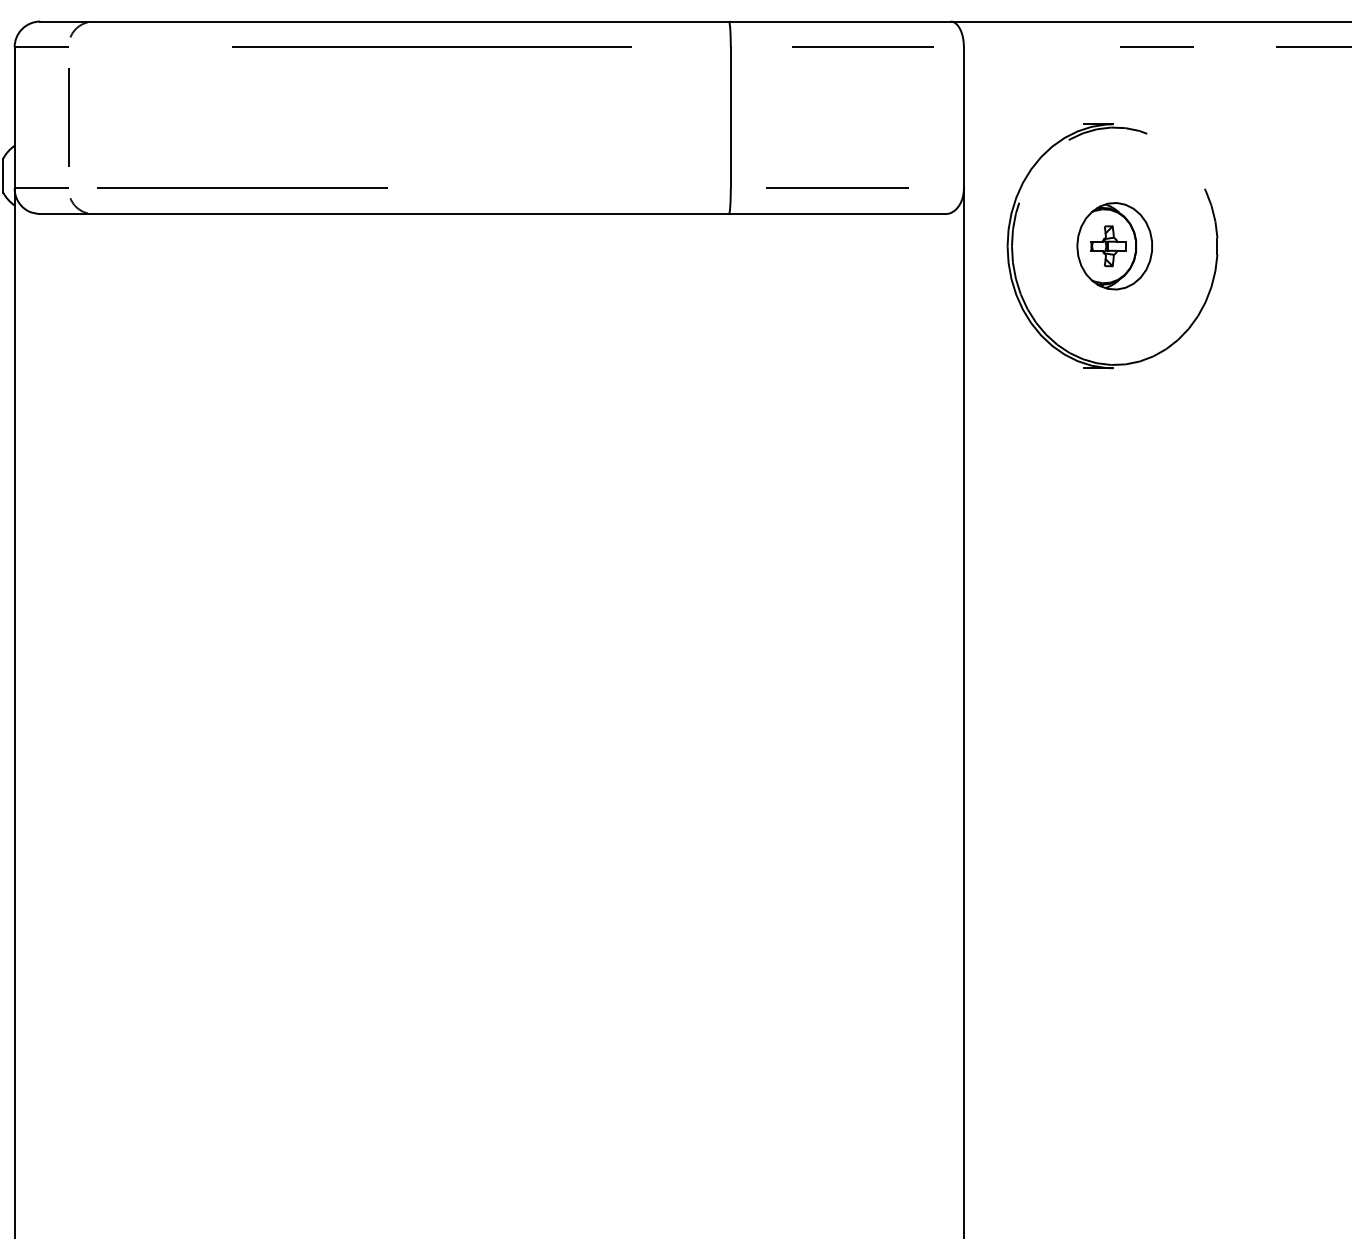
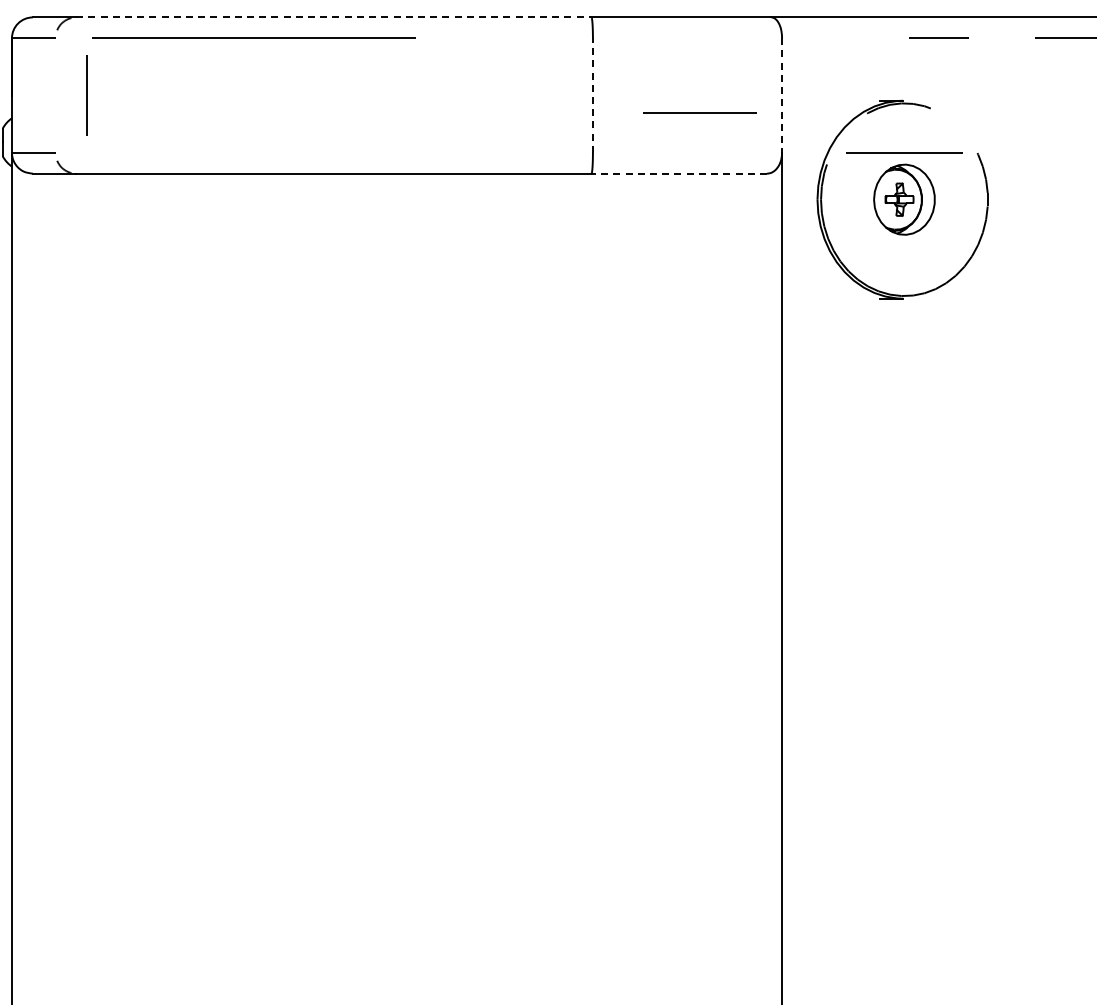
line: (410, 21) -> (333, 17), solid -> dashed
line: (430, 46) -> (253, 37), moved
line: (862, 46) -> (699, 112), moved
line: (68, 117) -> (86, 95), moved
line: (730, 117) -> (592, 95), solid -> dashed
line: (964, 119) -> (782, 96), solid -> dashed
line: (242, 188) -> (196, 152), removed
line: (837, 188) -> (904, 152), moved
line: (837, 213) -> (679, 173), solid -> dashed

